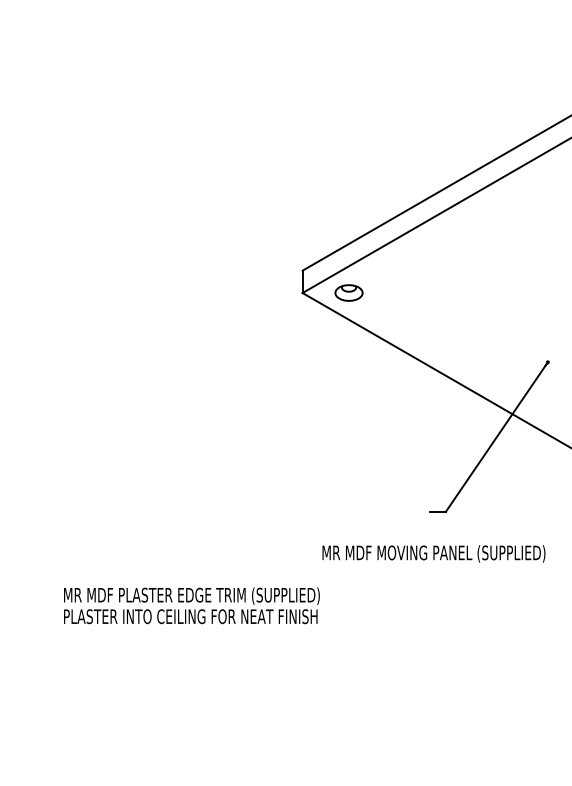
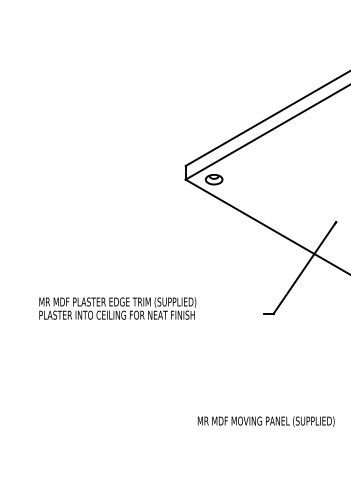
text: (432, 553) -> (265, 421), moved
text: (191, 605) -> (117, 308), moved

